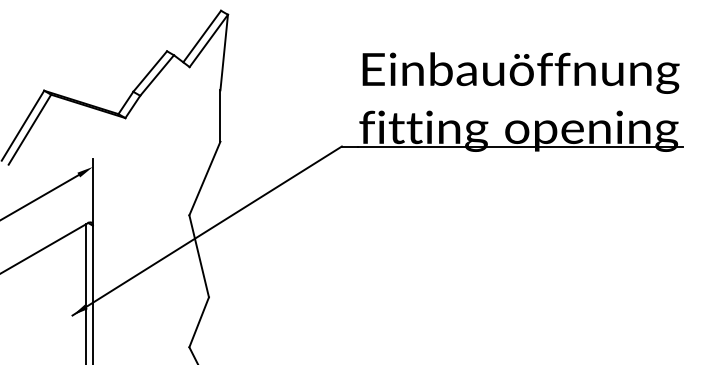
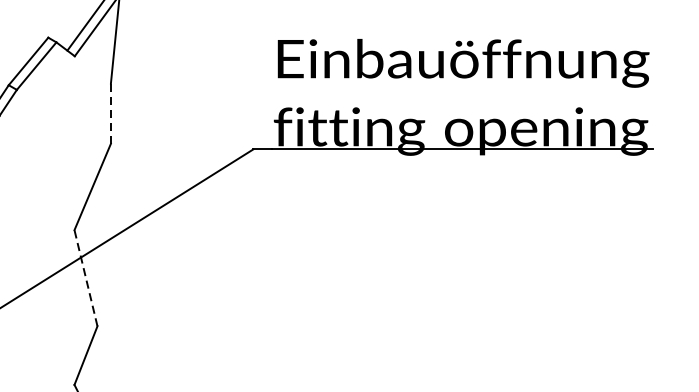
line: (220, 116) -> (111, 114), solid -> dashed
line: (199, 255) -> (86, 277), solid -> dashed

